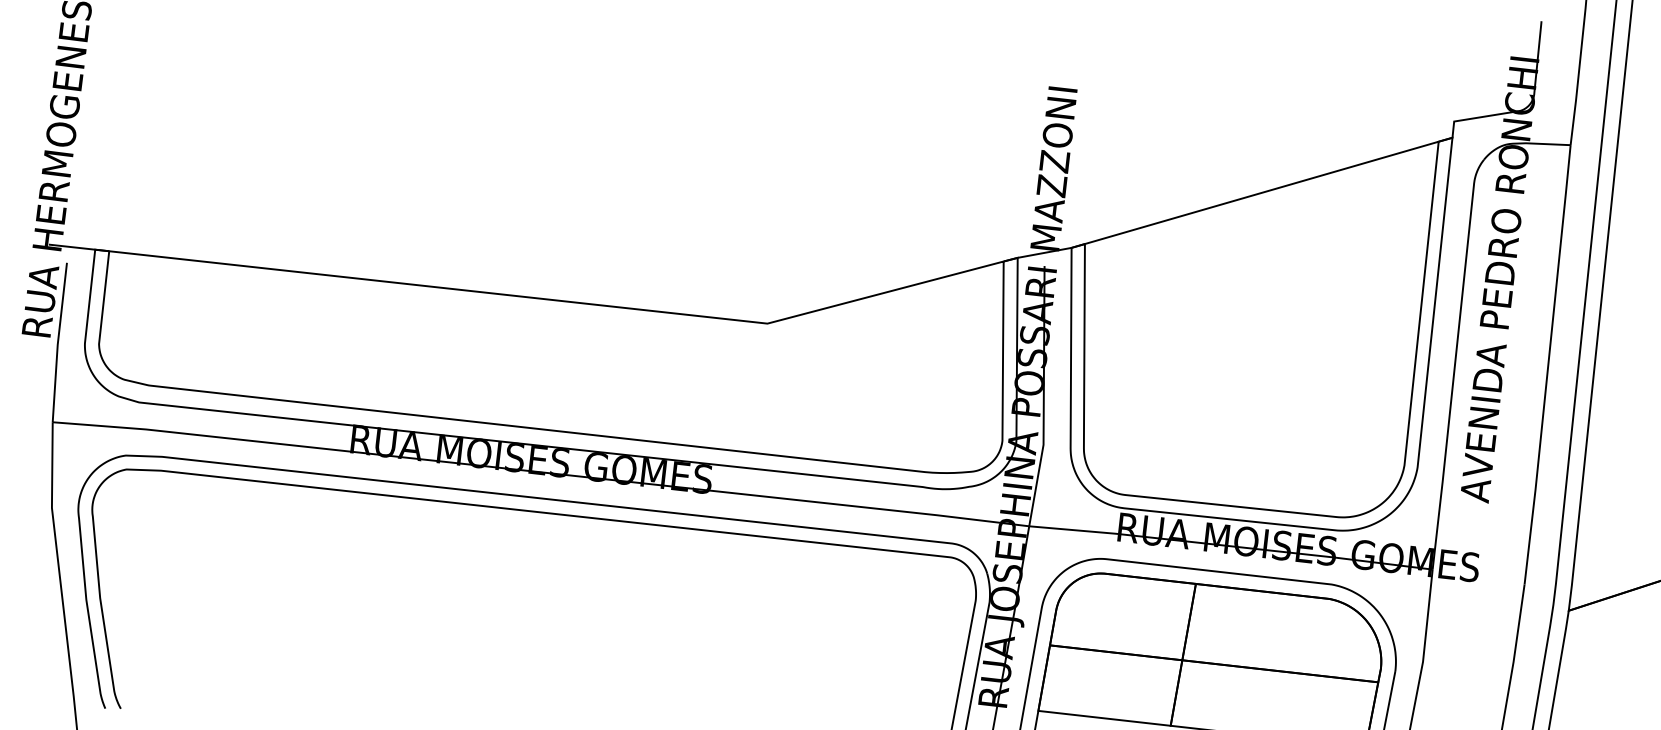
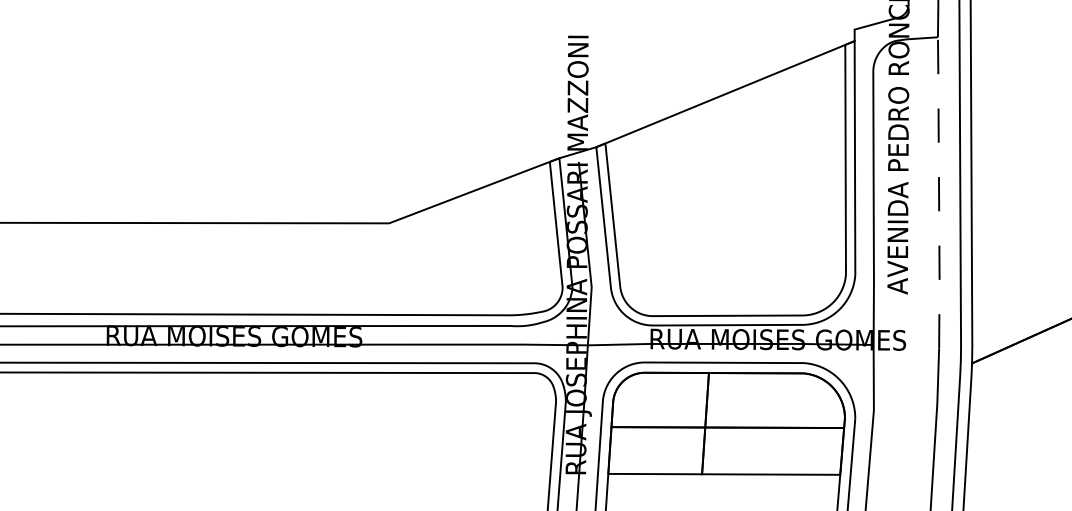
line: (1548, 364) -> (939, 192), solid -> dashed

